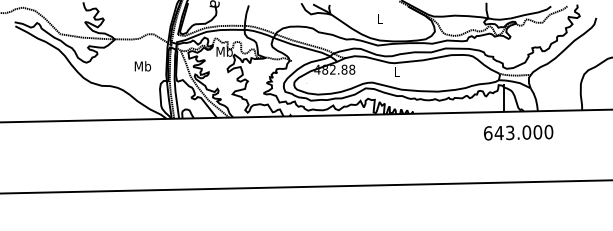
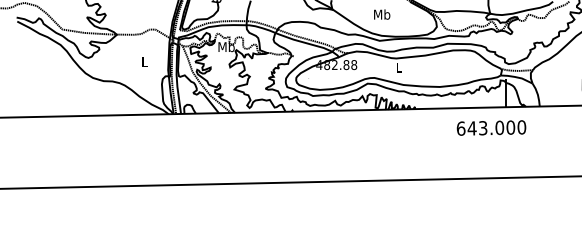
text: (380, 19) -> (382, 14), L -> Mb
text: (142, 66) -> (144, 61), Mb -> L
text: (518, 132) -> (491, 127), moved

